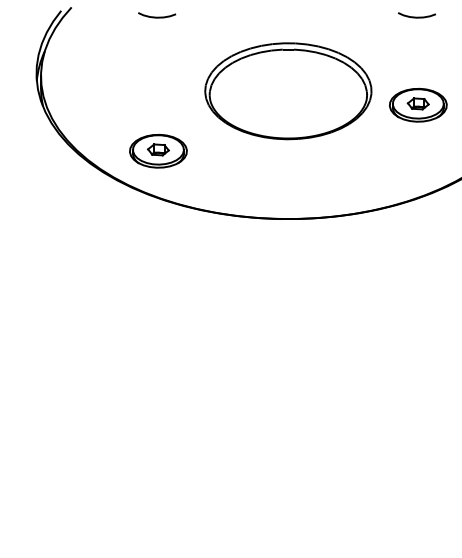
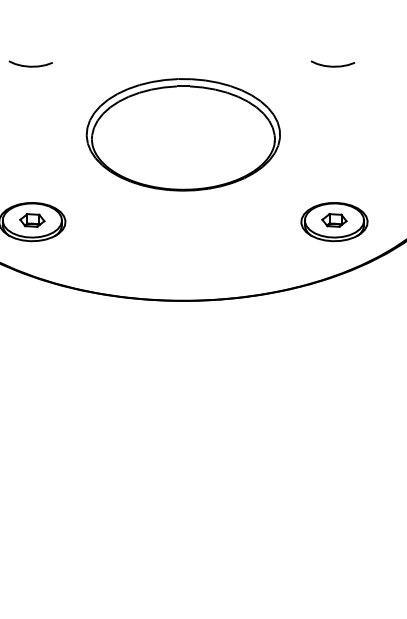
part: (288, 91) -> (183, 135), moved
part: (418, 105) -> (334, 222), moved

